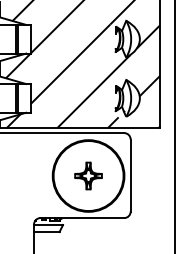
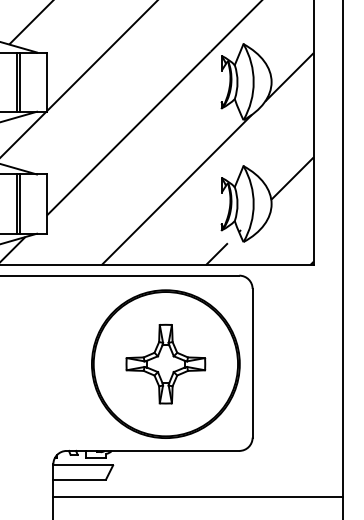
part: (88, 175) -> (165, 363), size x1.43
line: (104, 240) -> (198, 497), added

